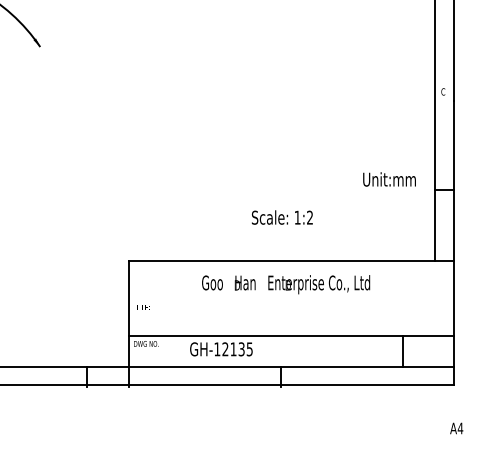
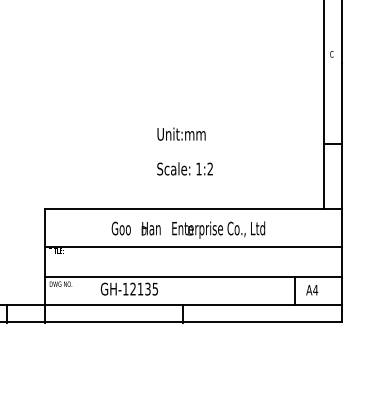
text: (389, 179) -> (181, 134), moved
line: (291, 302) -> (193, 246), added
text: (456, 428) -> (312, 290), moved

